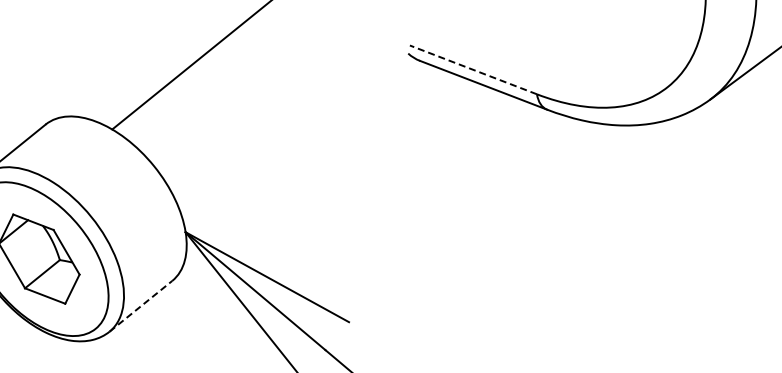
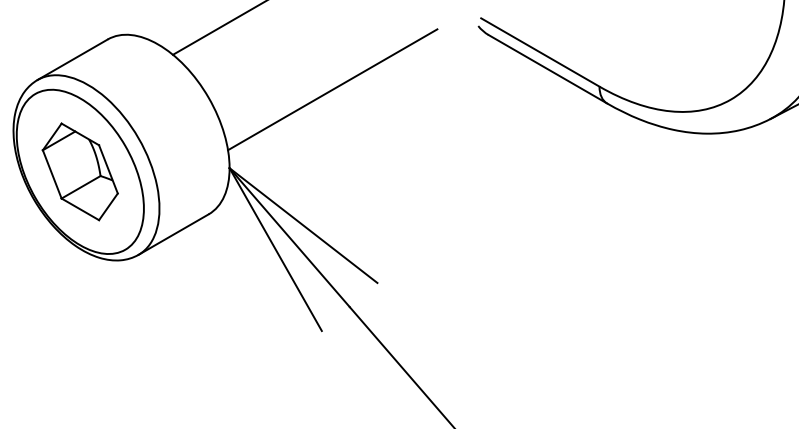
line: (472, 70) -> (539, 52), dashed -> solid
line: (274, 138) -> (332, 89), added
line: (141, 306) -> (174, 234), dashed -> solid

